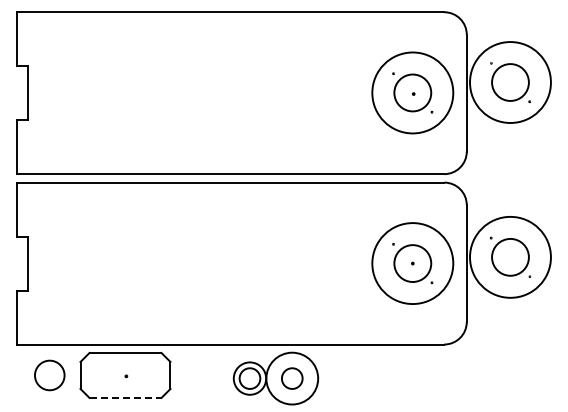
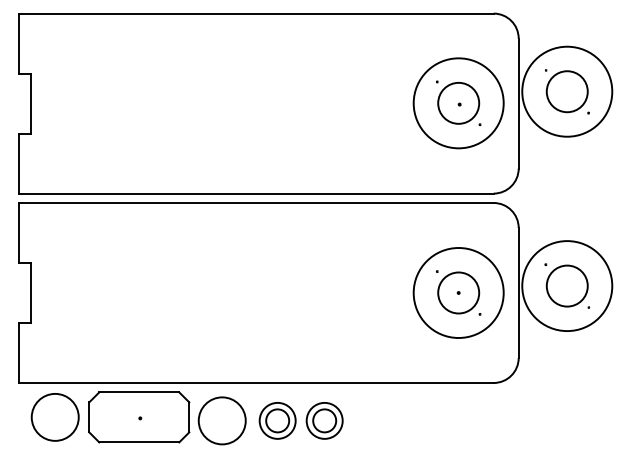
circle: (49, 375) -> (54, 417), size x1.43
circle: (200, 378) -> (222, 420), added
circle: (292, 378) -> (324, 420), size x0.62
line: (125, 397) -> (139, 441), dashed -> solid

